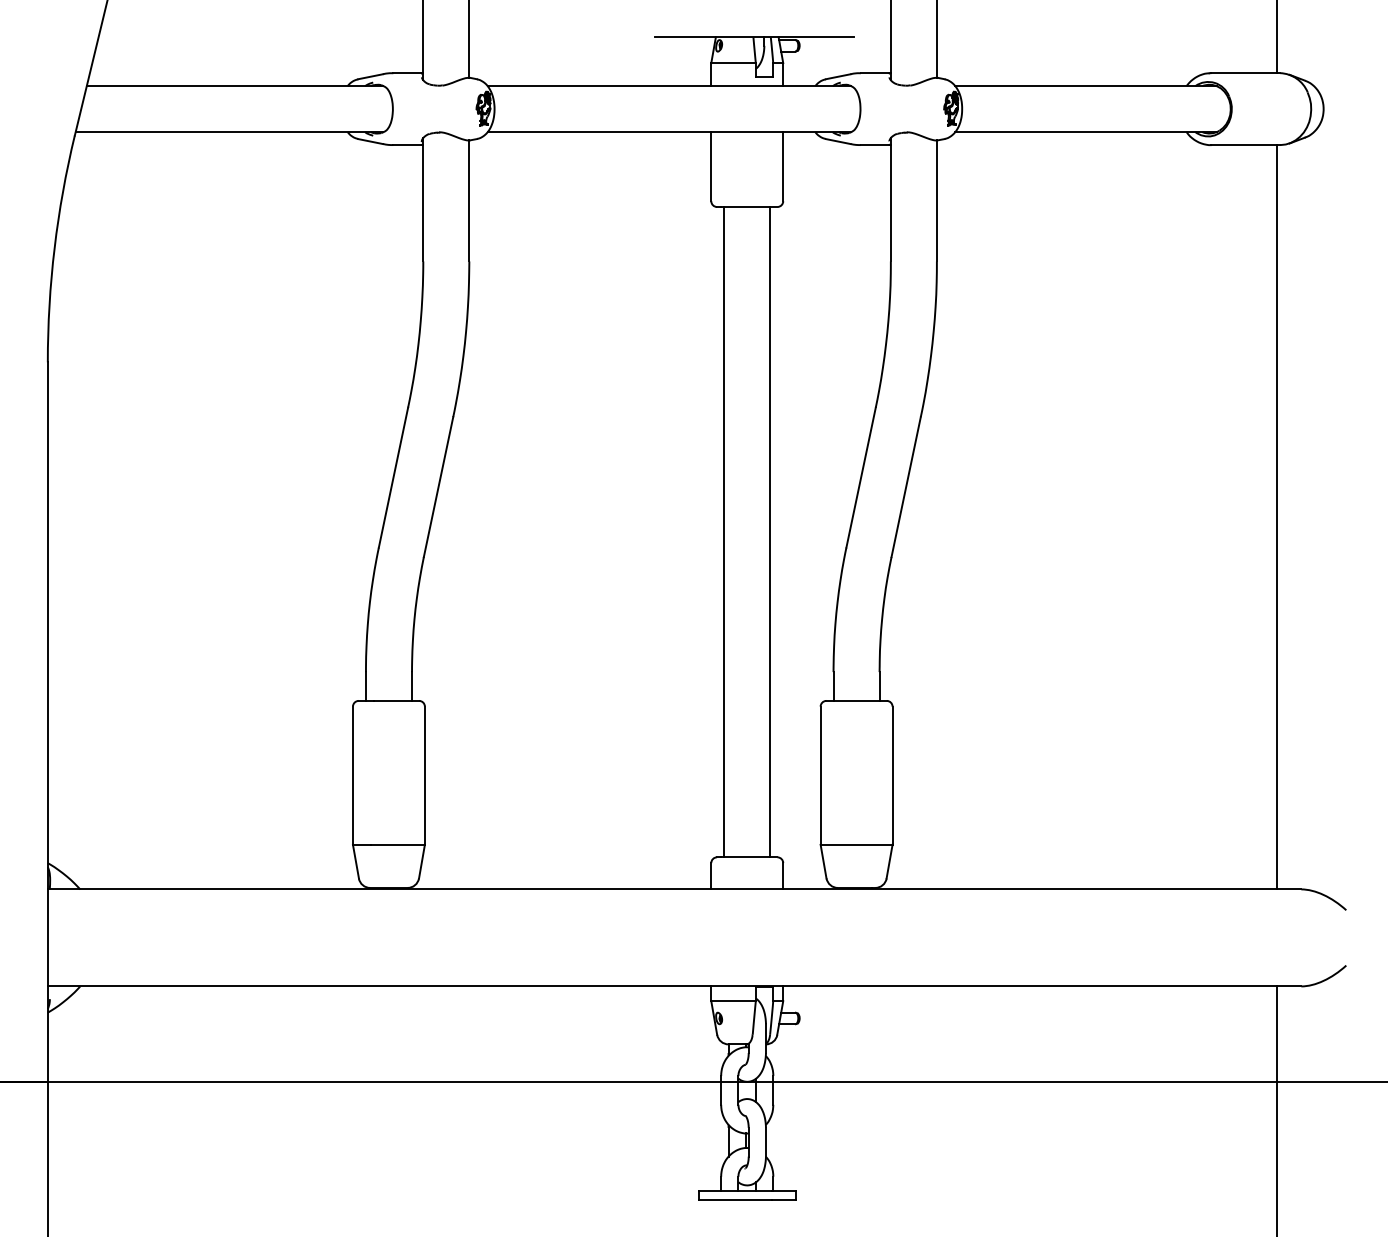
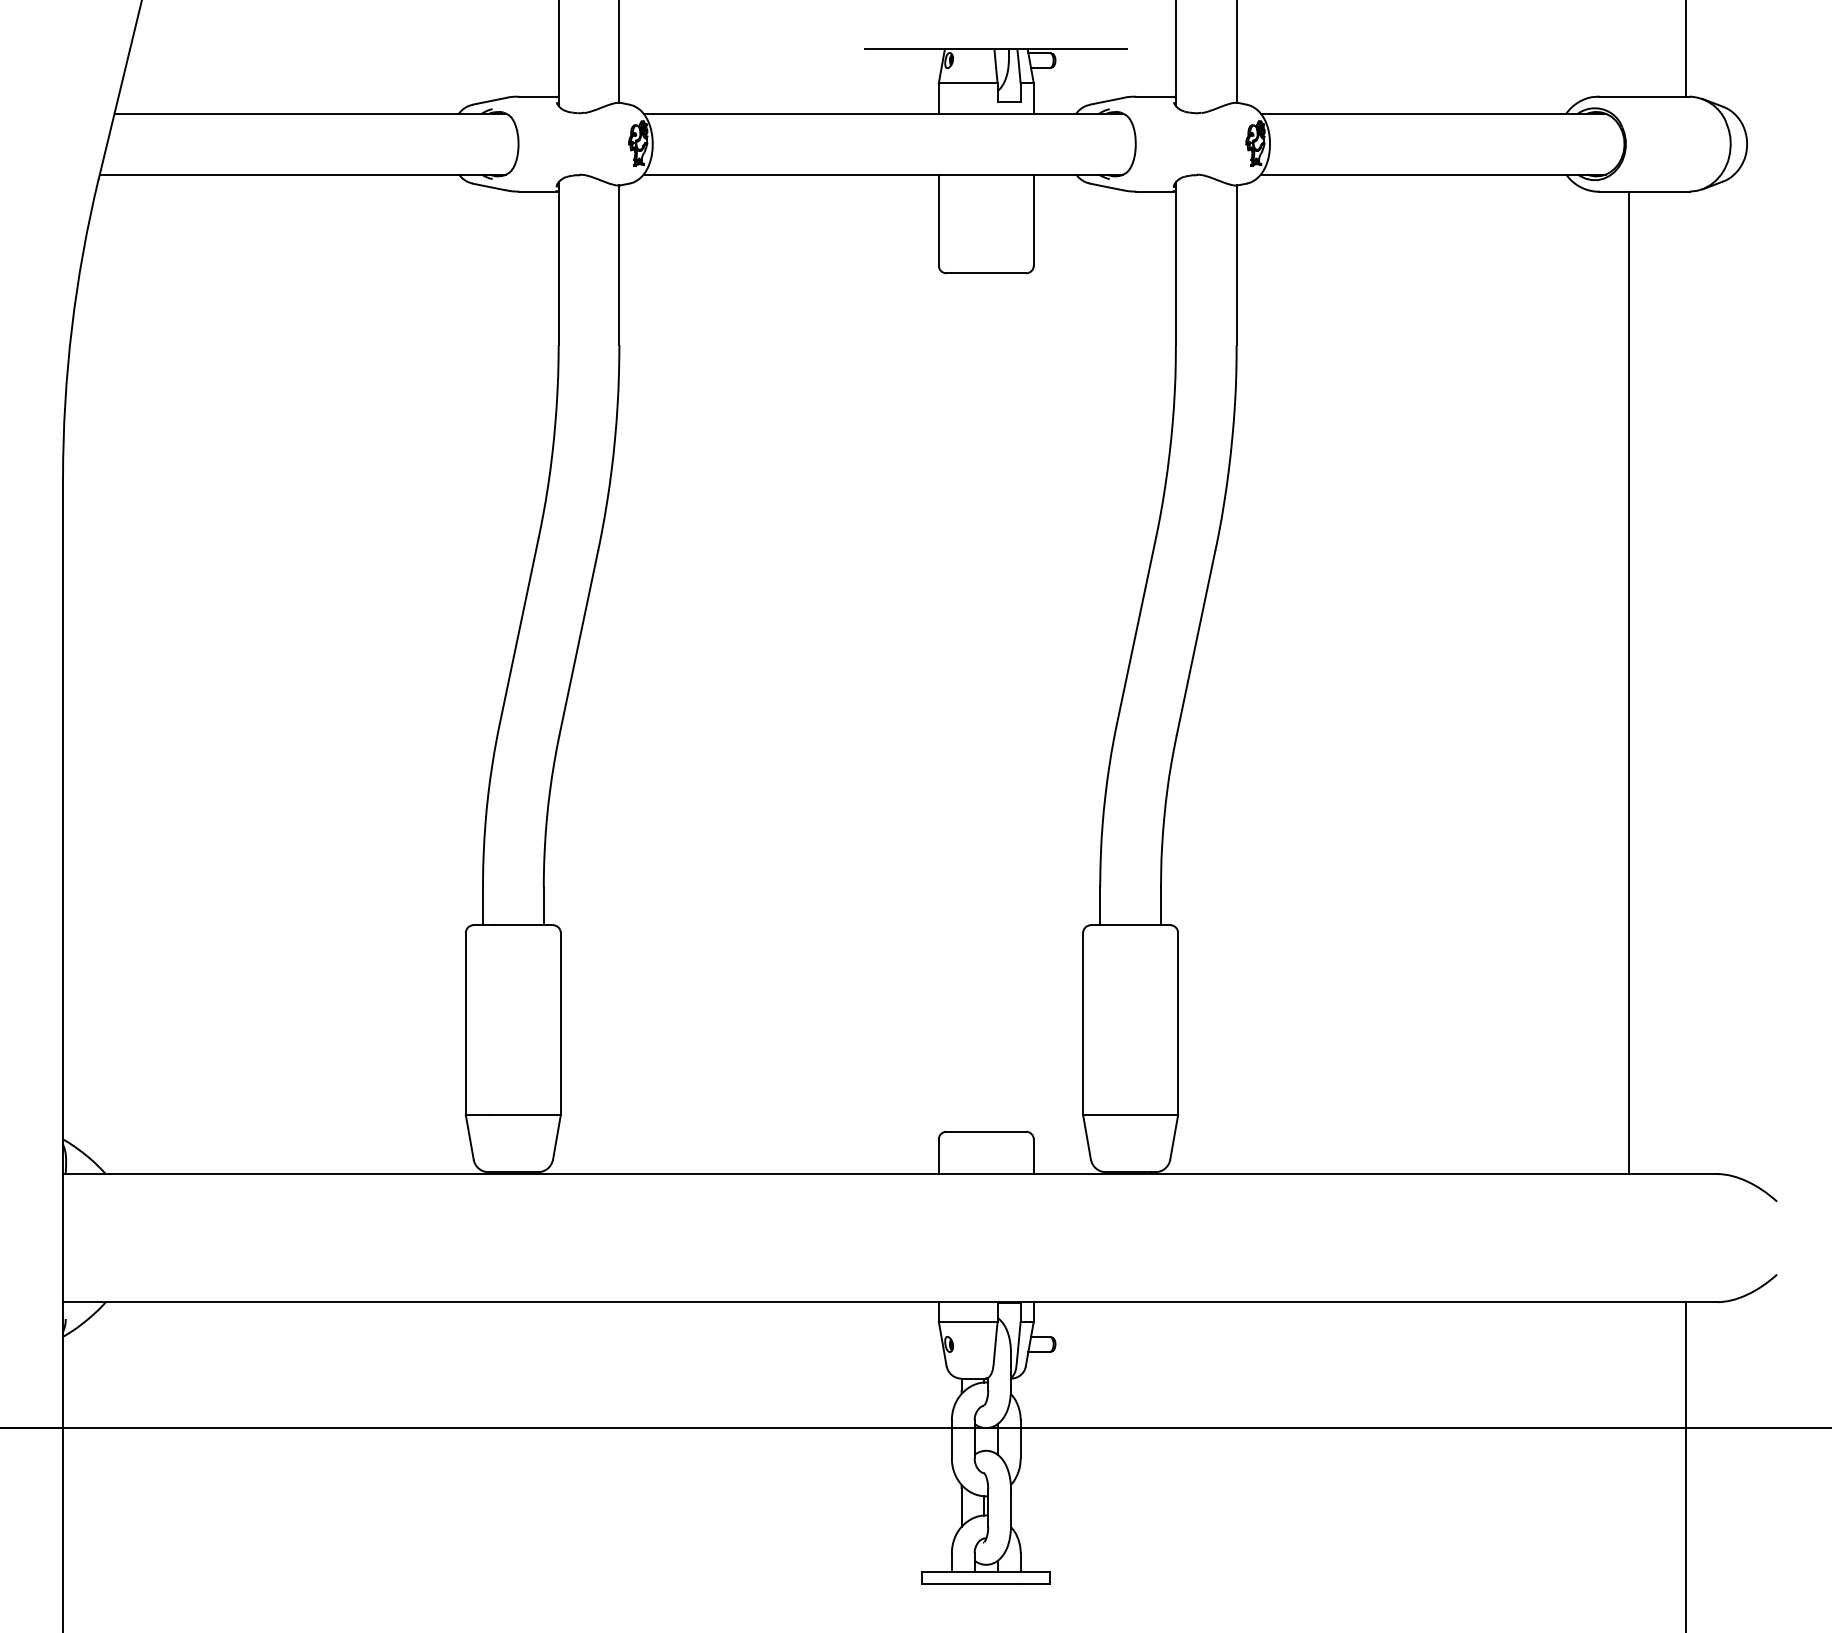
line: (1277, 517) -> (1629, 683), moved
line: (724, 532) -> (956, 702), removed
line: (770, 532) -> (1016, 702), removed

